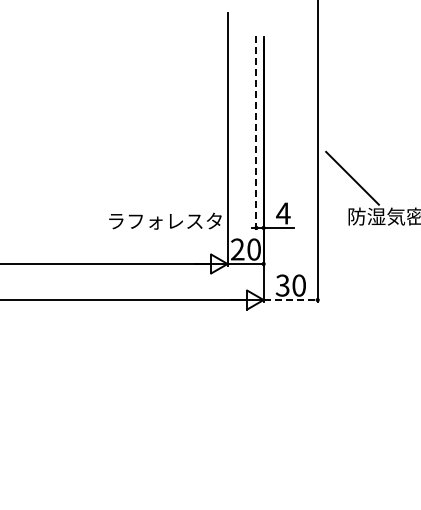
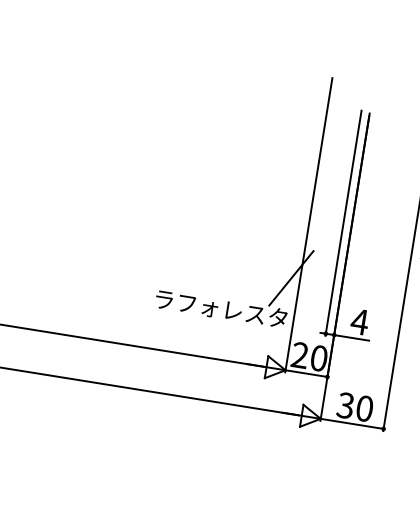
line: (256, 132) -> (343, 222), dashed -> solid
line: (220, 185) -> (291, 277), added
line: (291, 300) -> (353, 424), dashed -> solid

